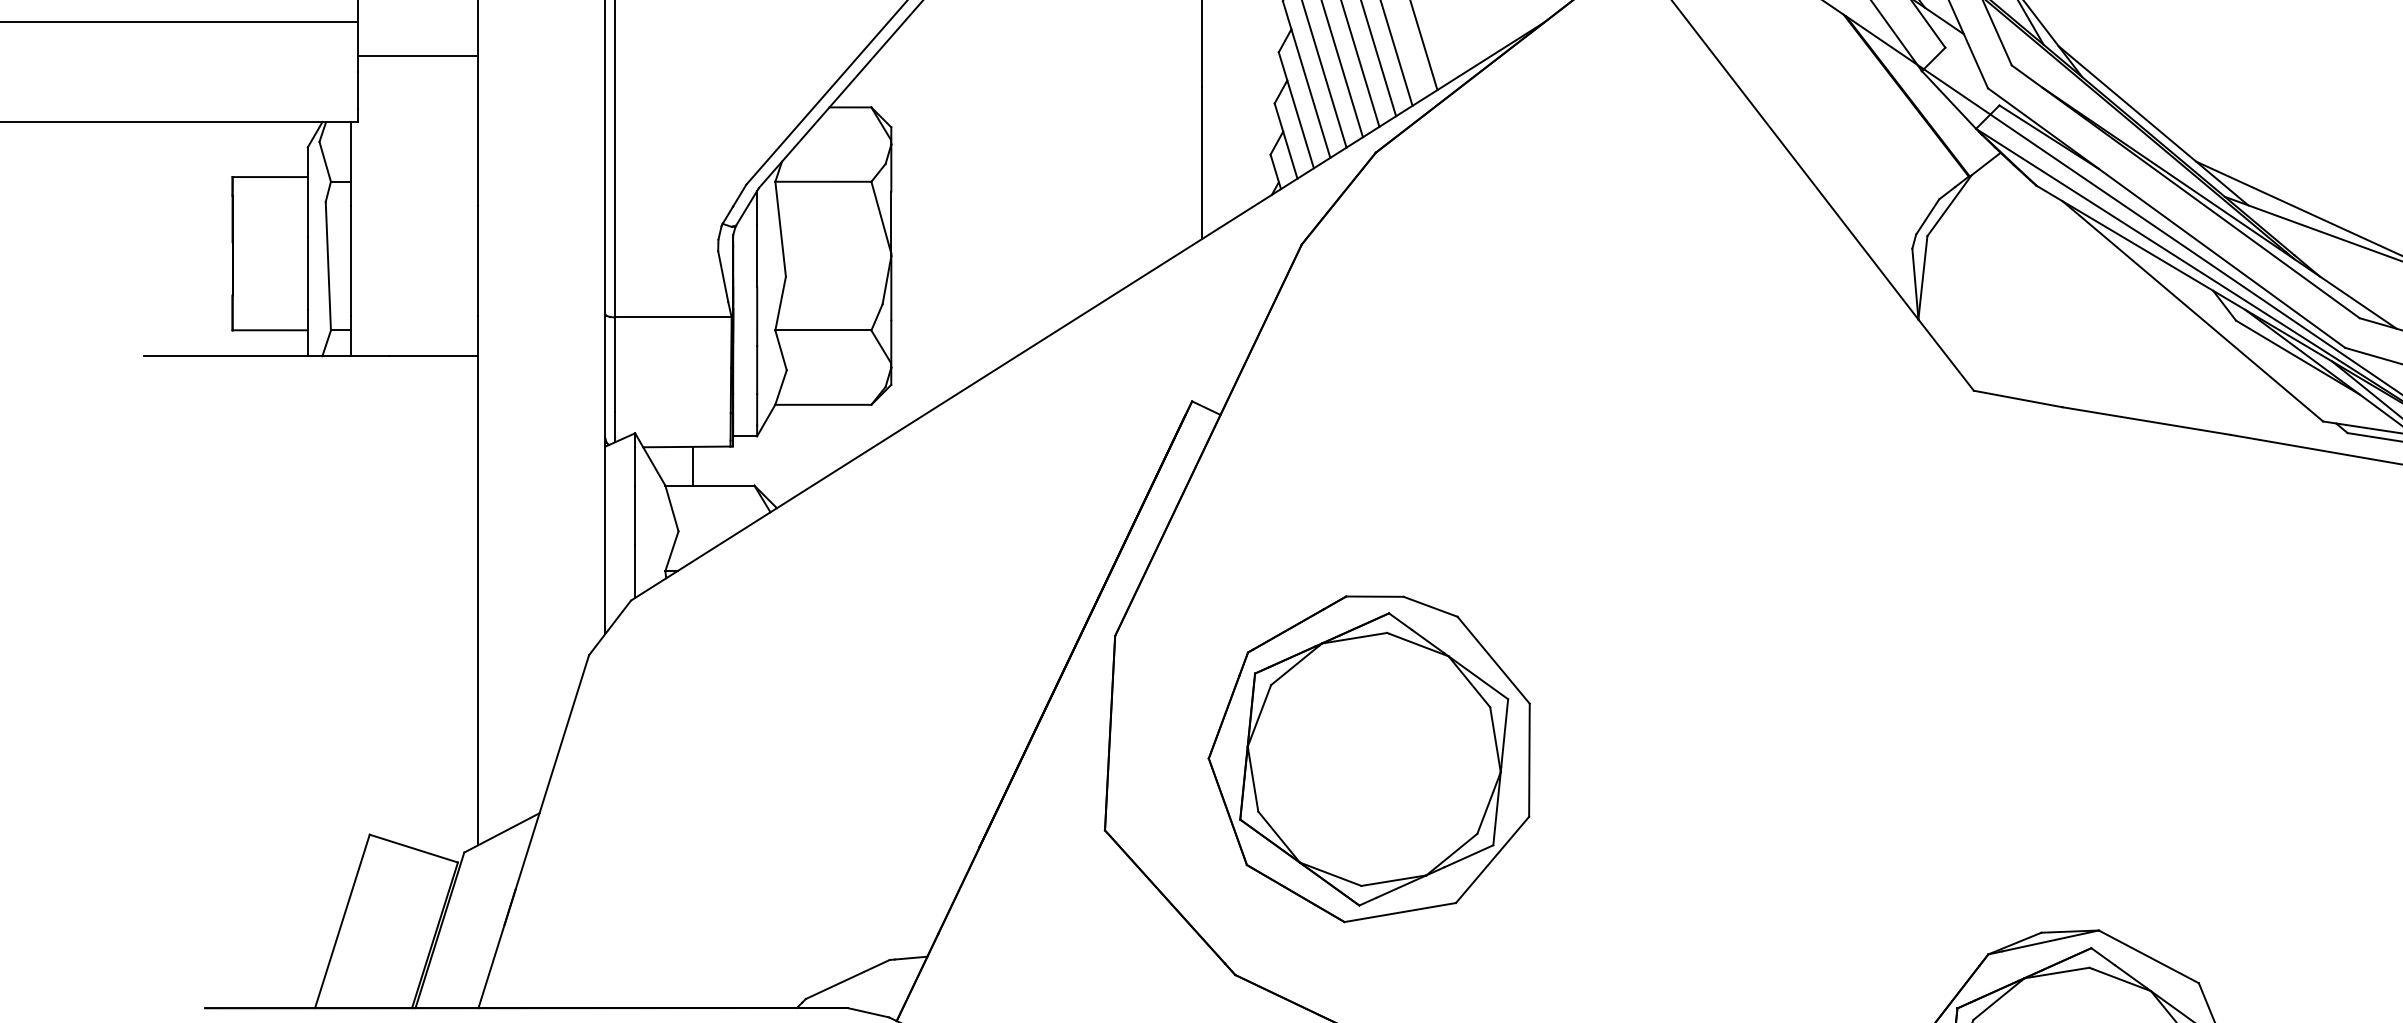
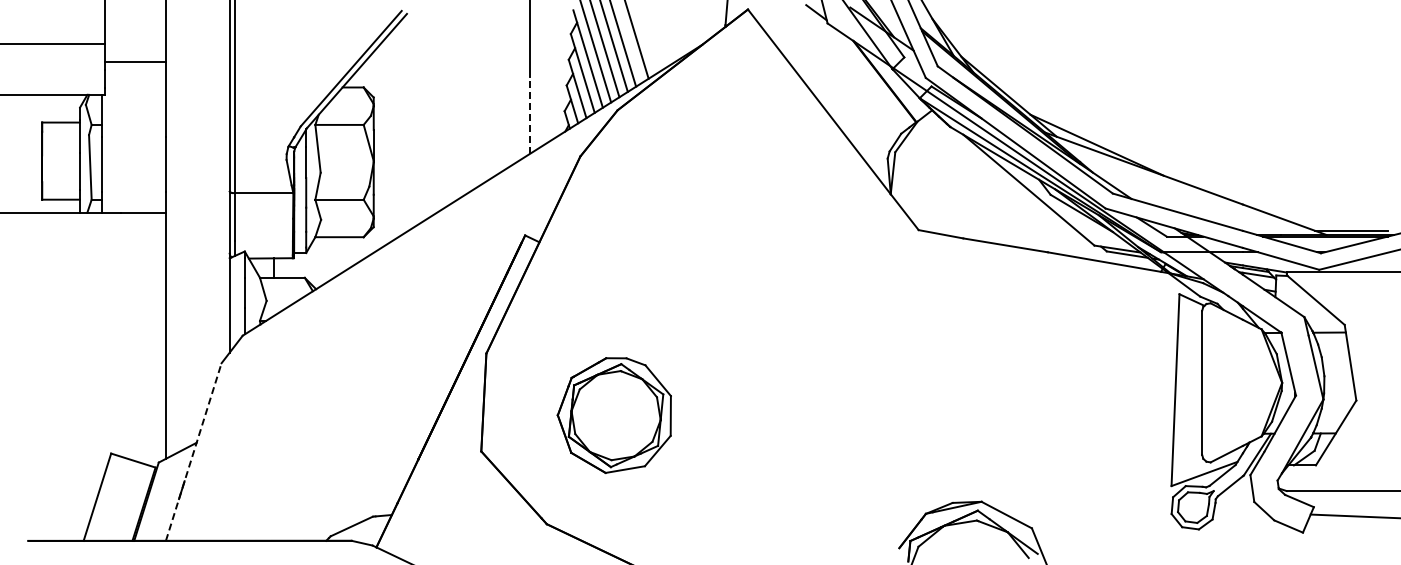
line: (1202, 161) -> (530, 114), solid -> dashed
part: (1369, 759) -> (614, 415), size x0.7
line: (533, 830) -> (193, 451), solid -> dashed

